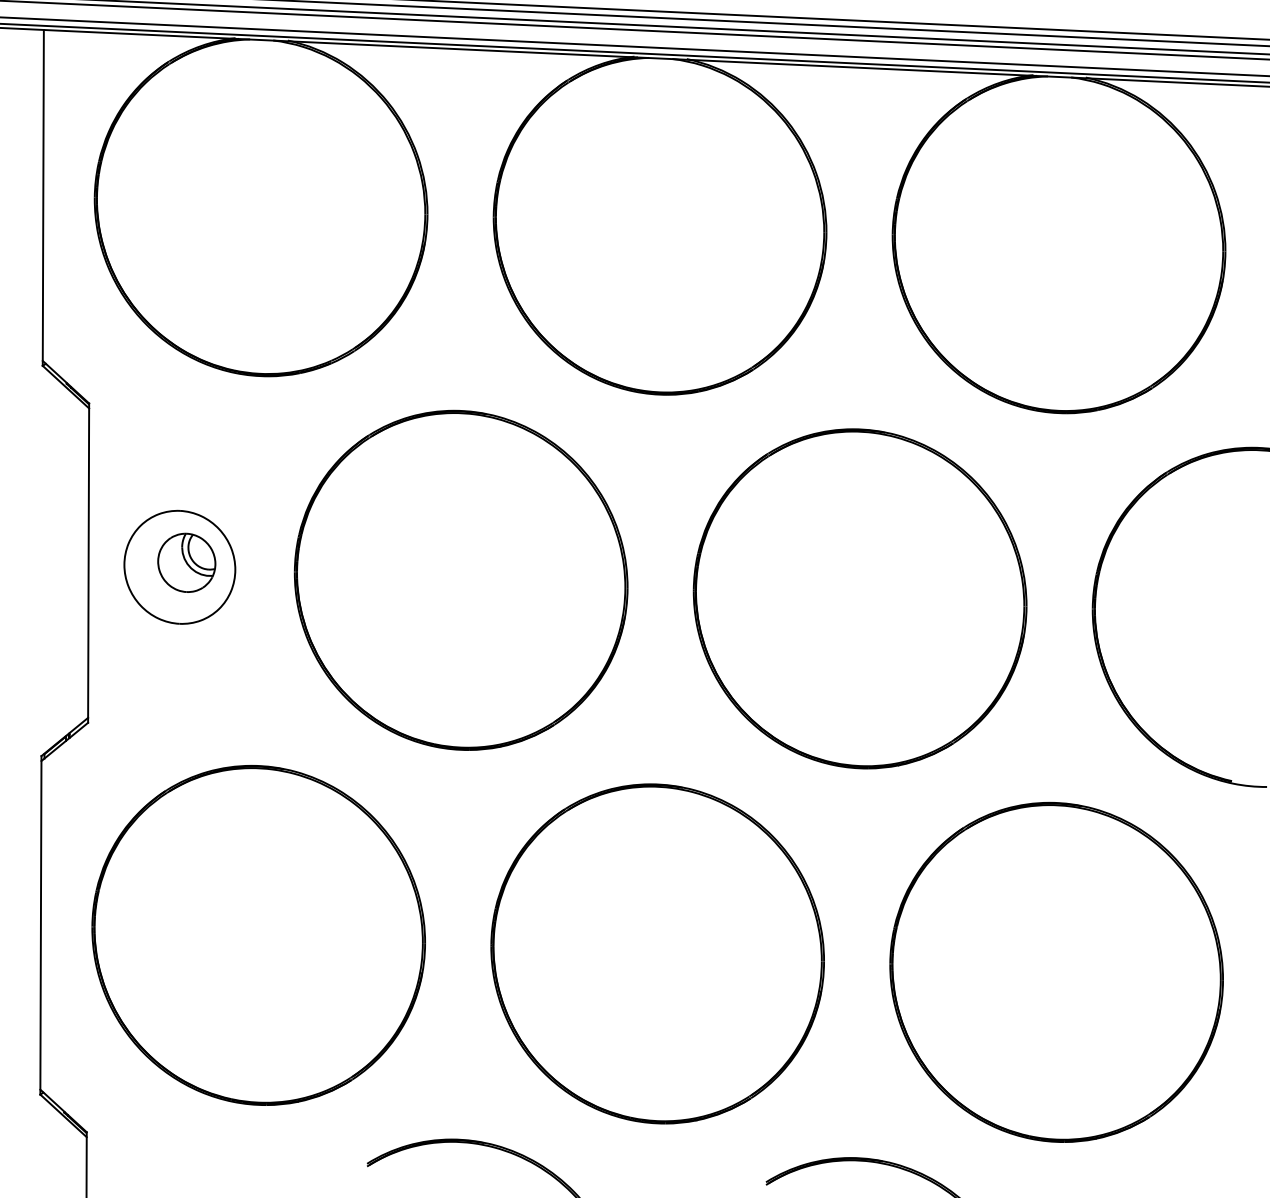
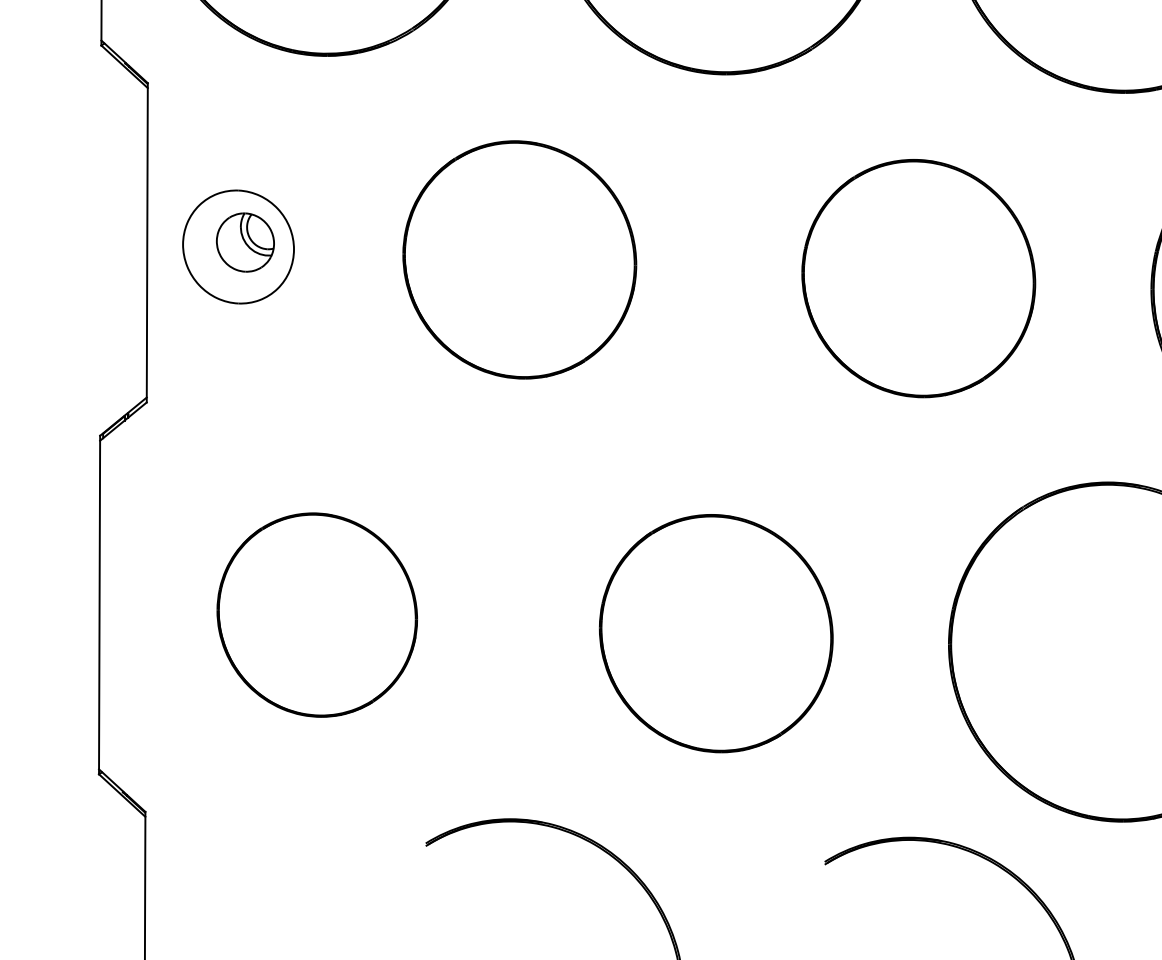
part: (460, 579) -> (519, 259), size x0.7
part: (859, 598) -> (918, 278), size x0.7
part: (258, 935) -> (317, 615), size x0.6
part: (657, 953) -> (716, 633), size x0.7

